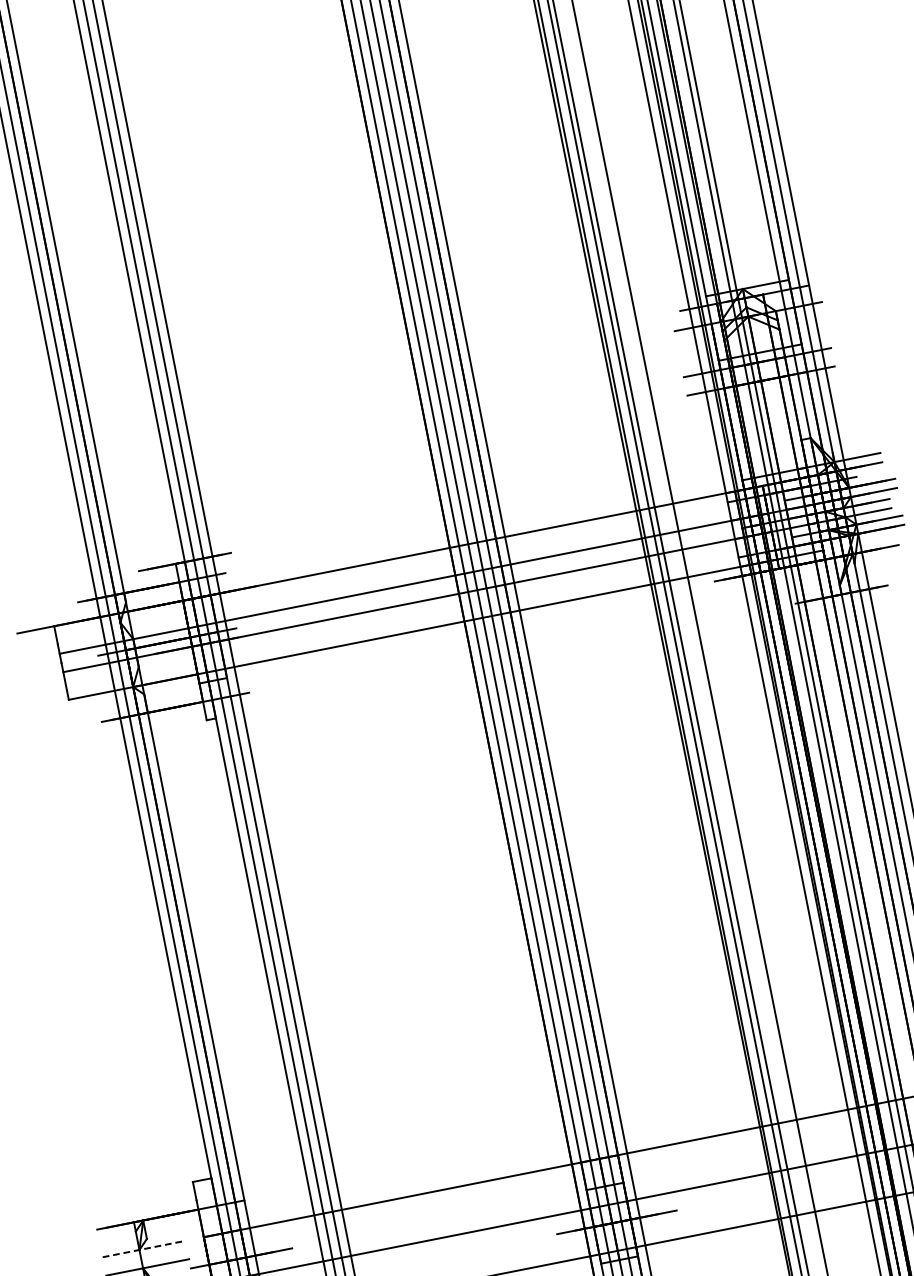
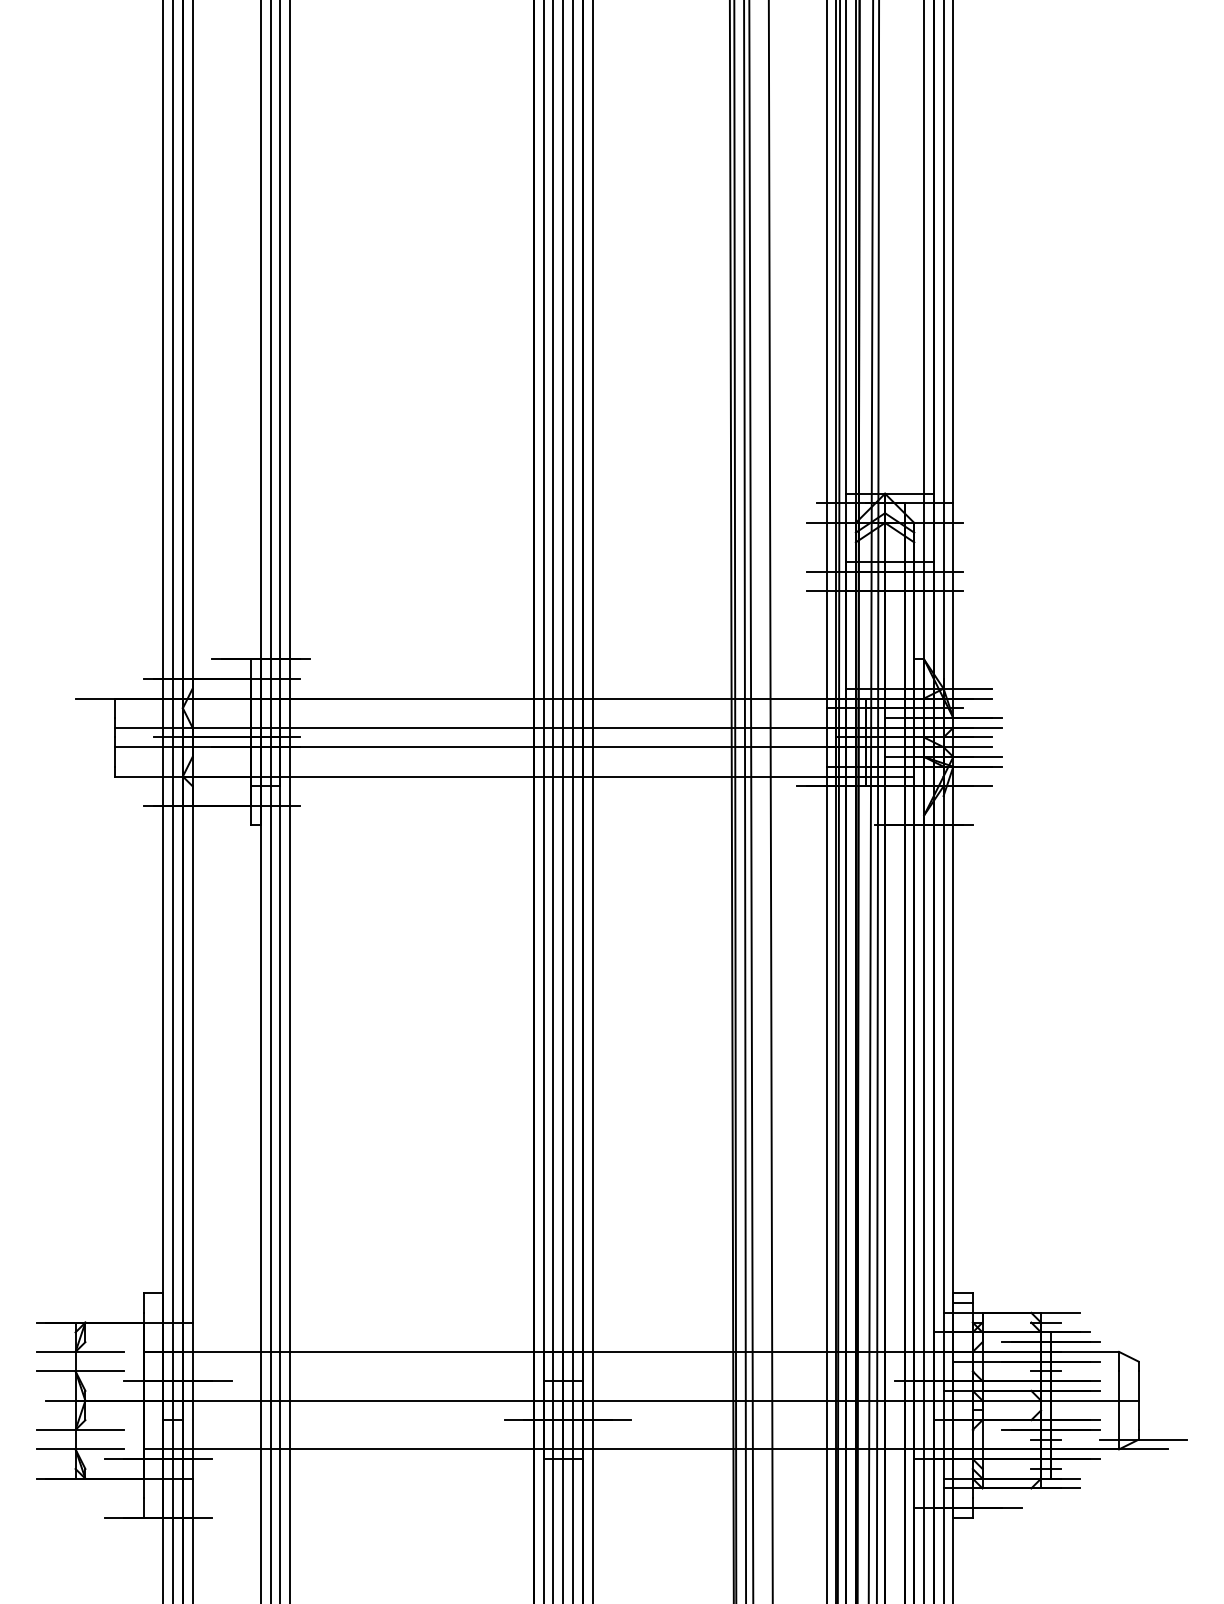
line: (144, 1248) -> (80, 1351), dashed -> solid

